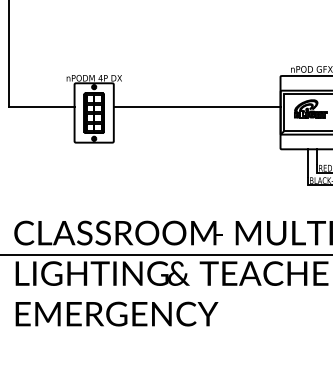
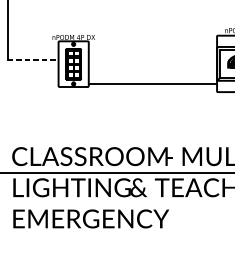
line: (41, 107) -> (33, 59), solid -> dashed
line: (196, 107) -> (152, 84), moved

